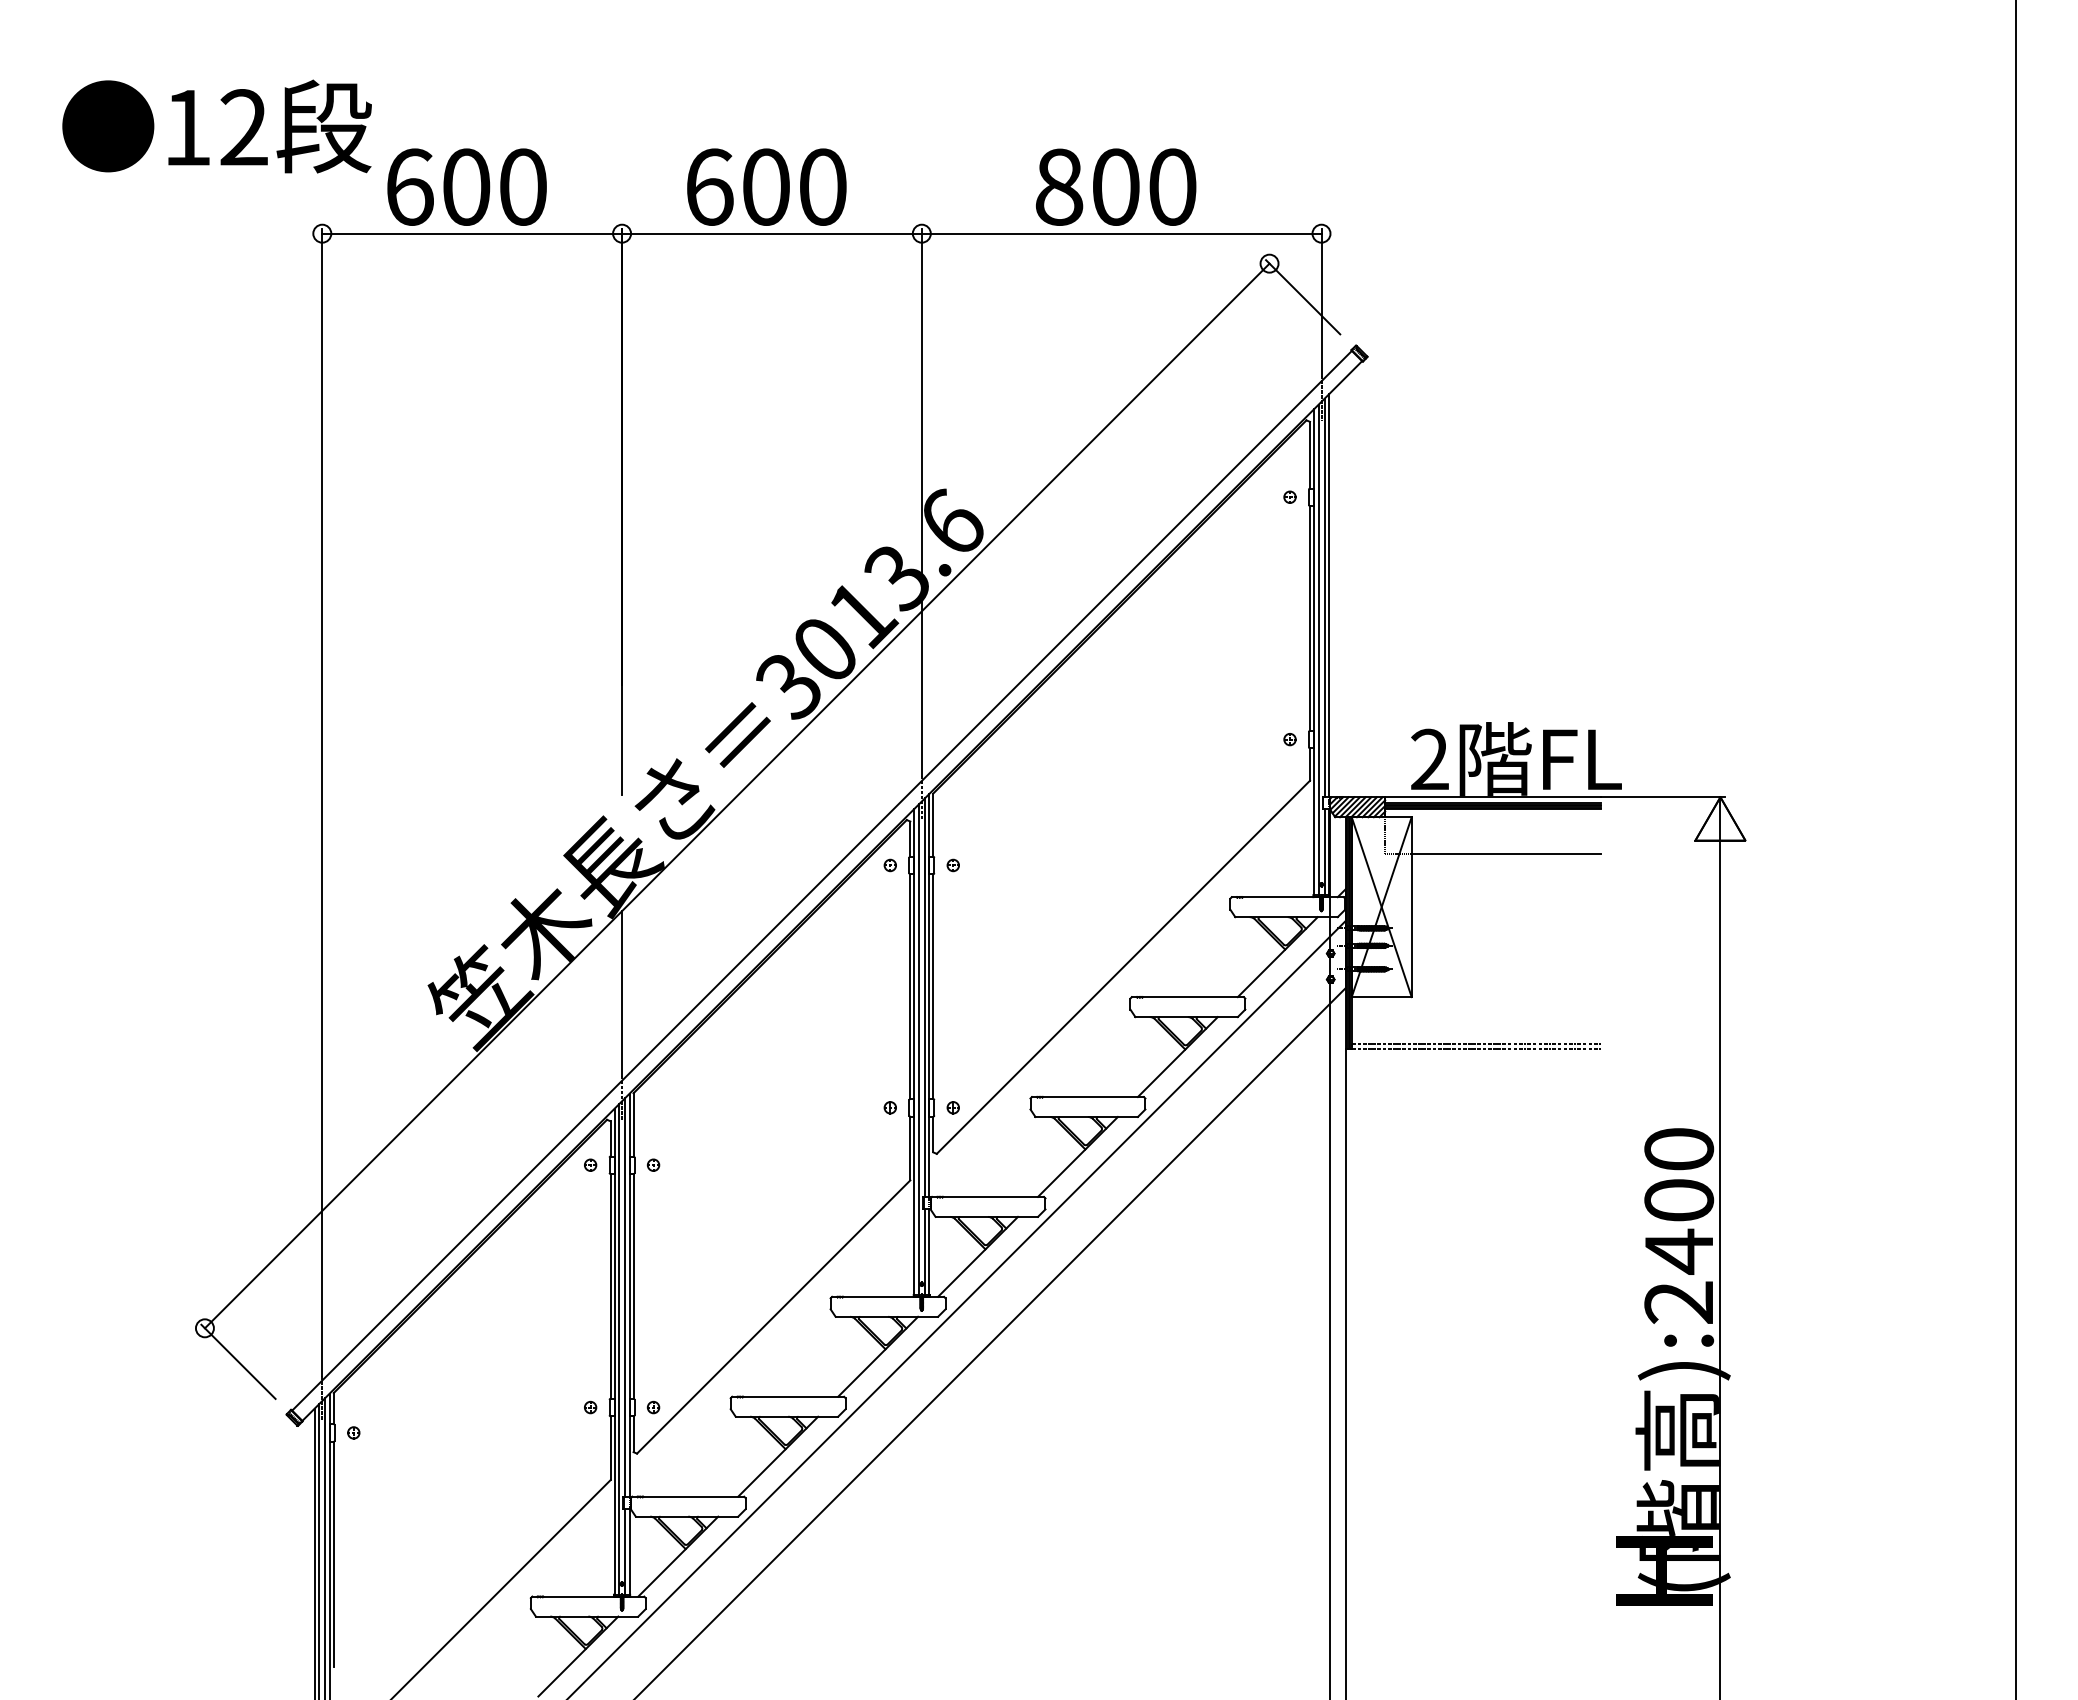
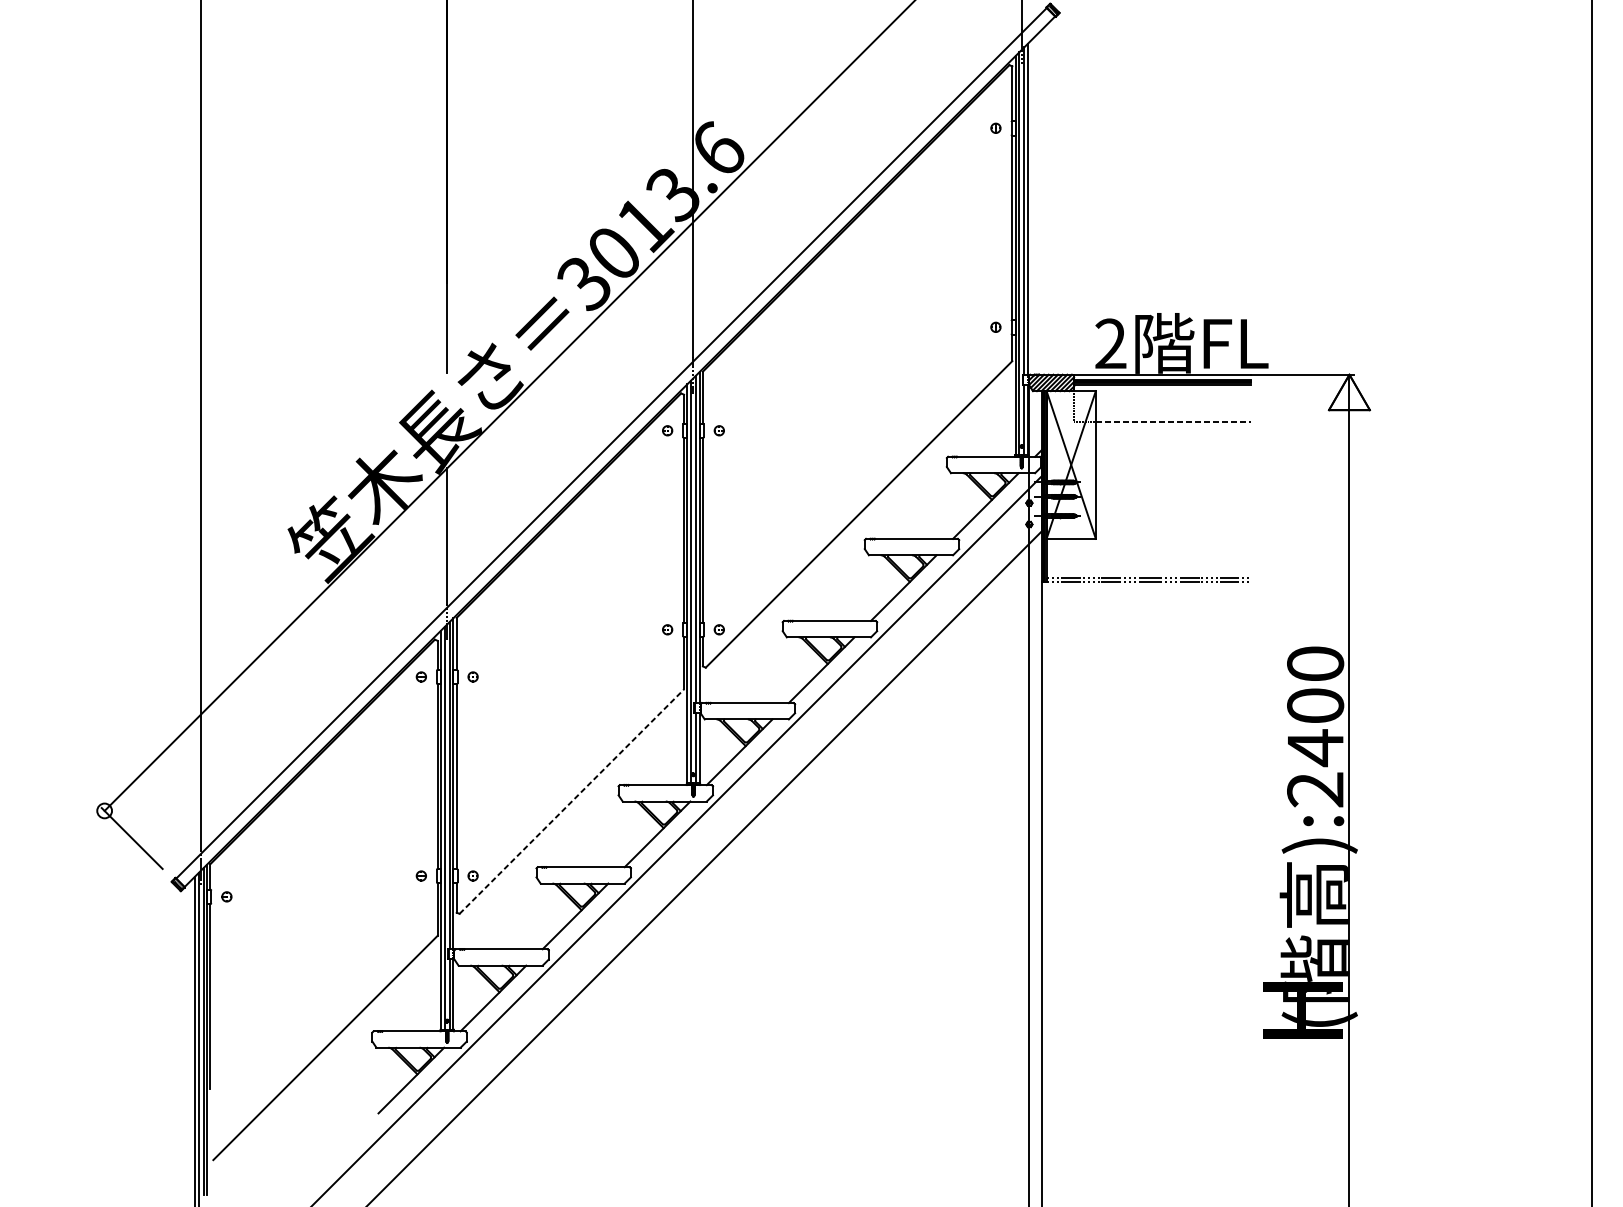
line: (1506, 854) -> (1173, 421), solid -> dashed
line: (774, 1316) -> (572, 801), solid -> dashed

